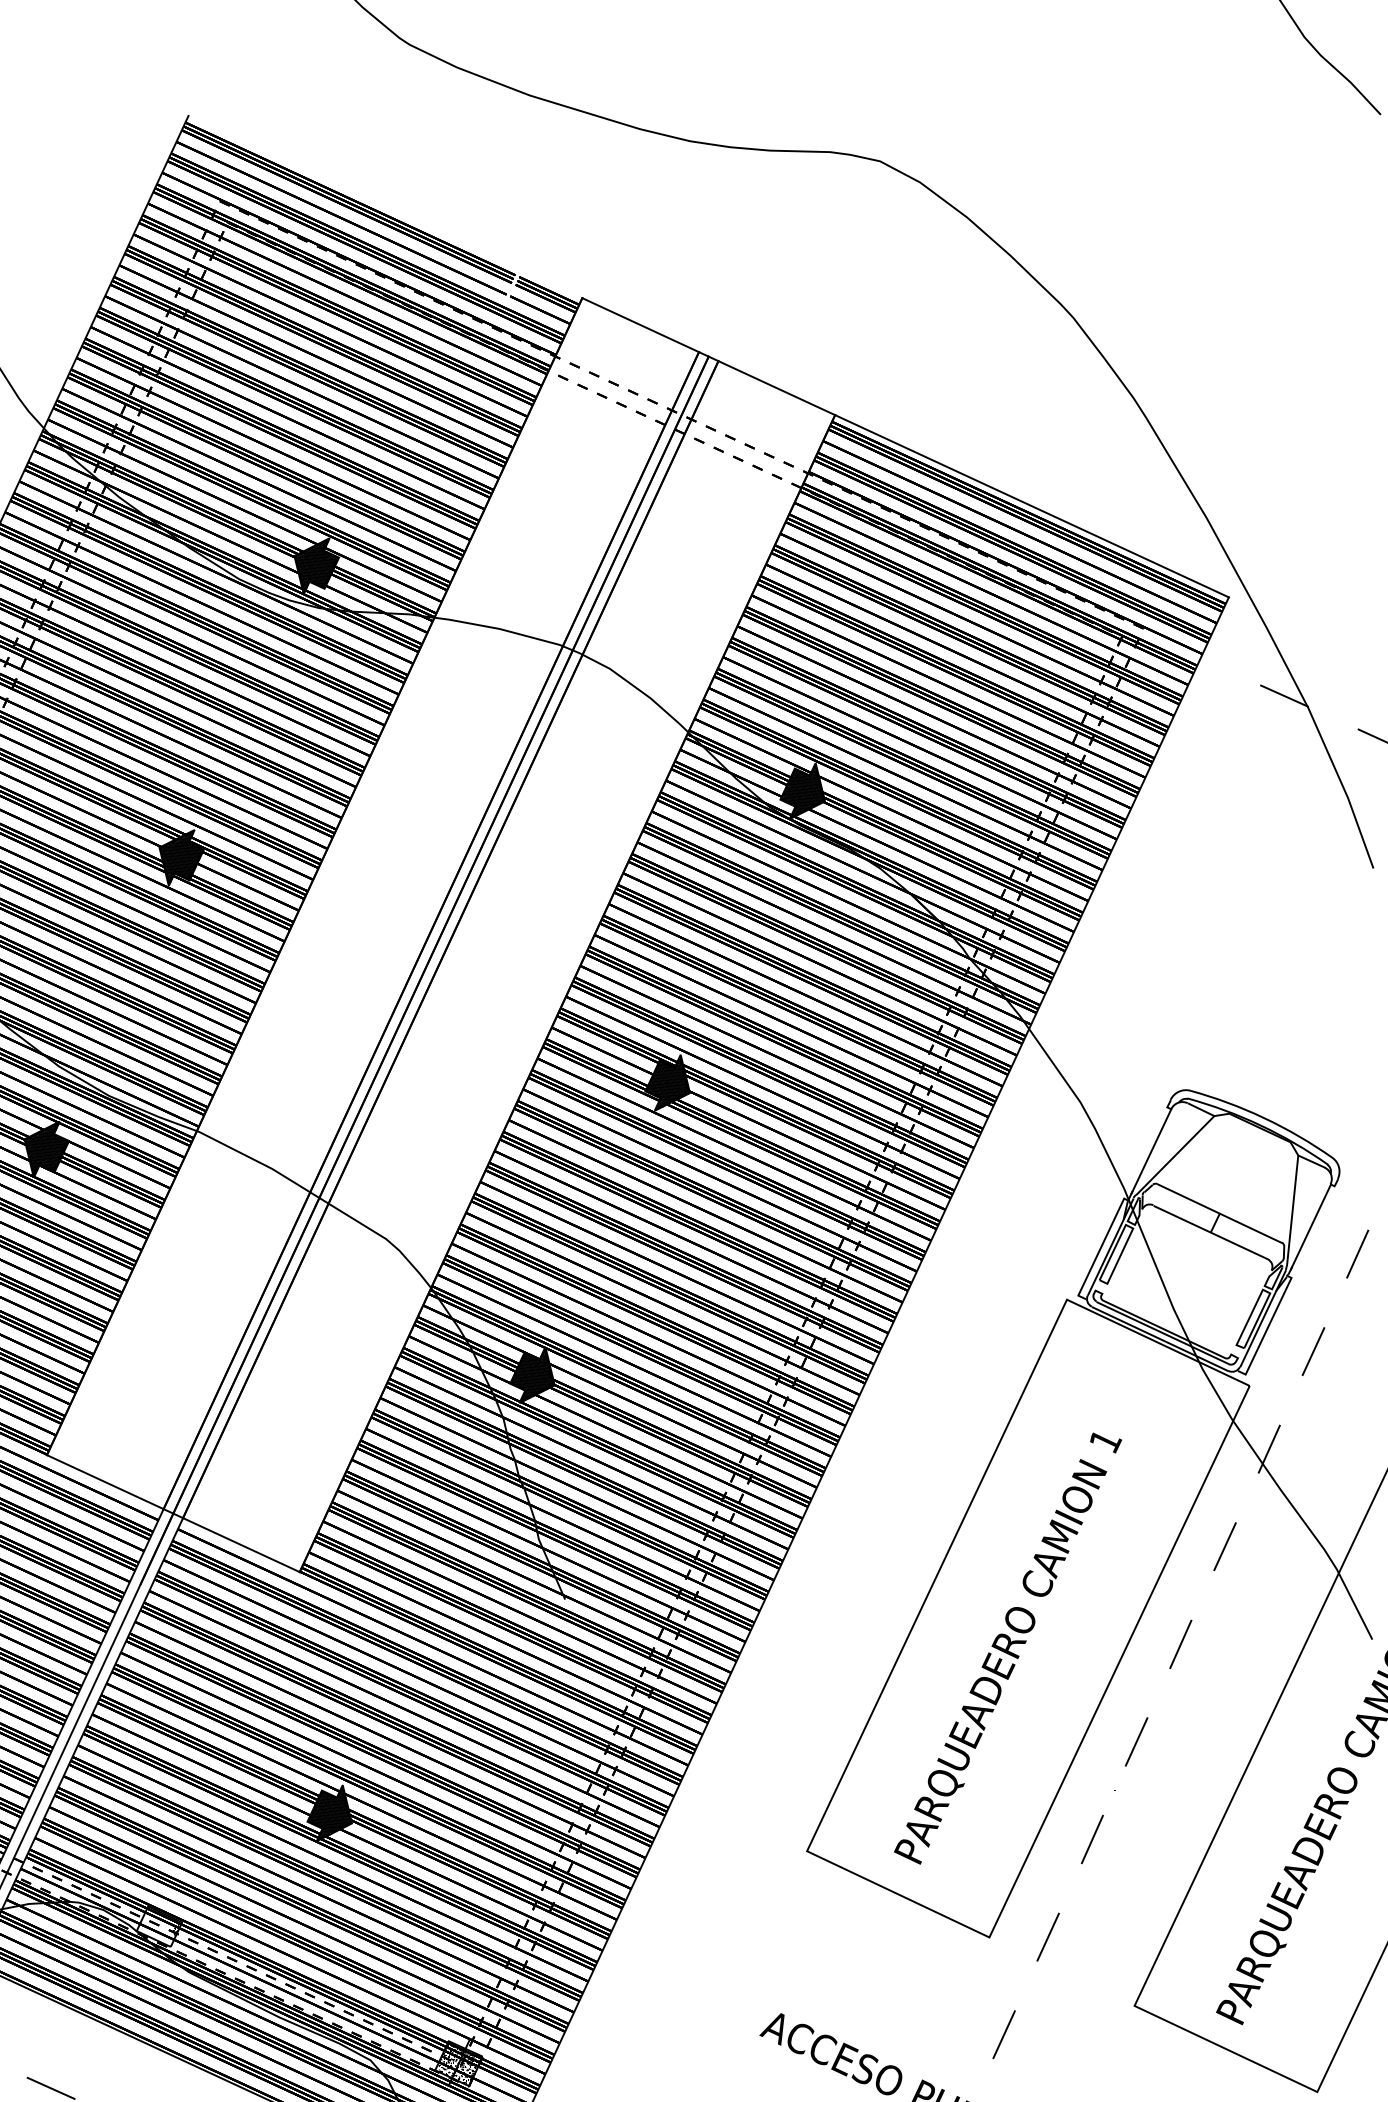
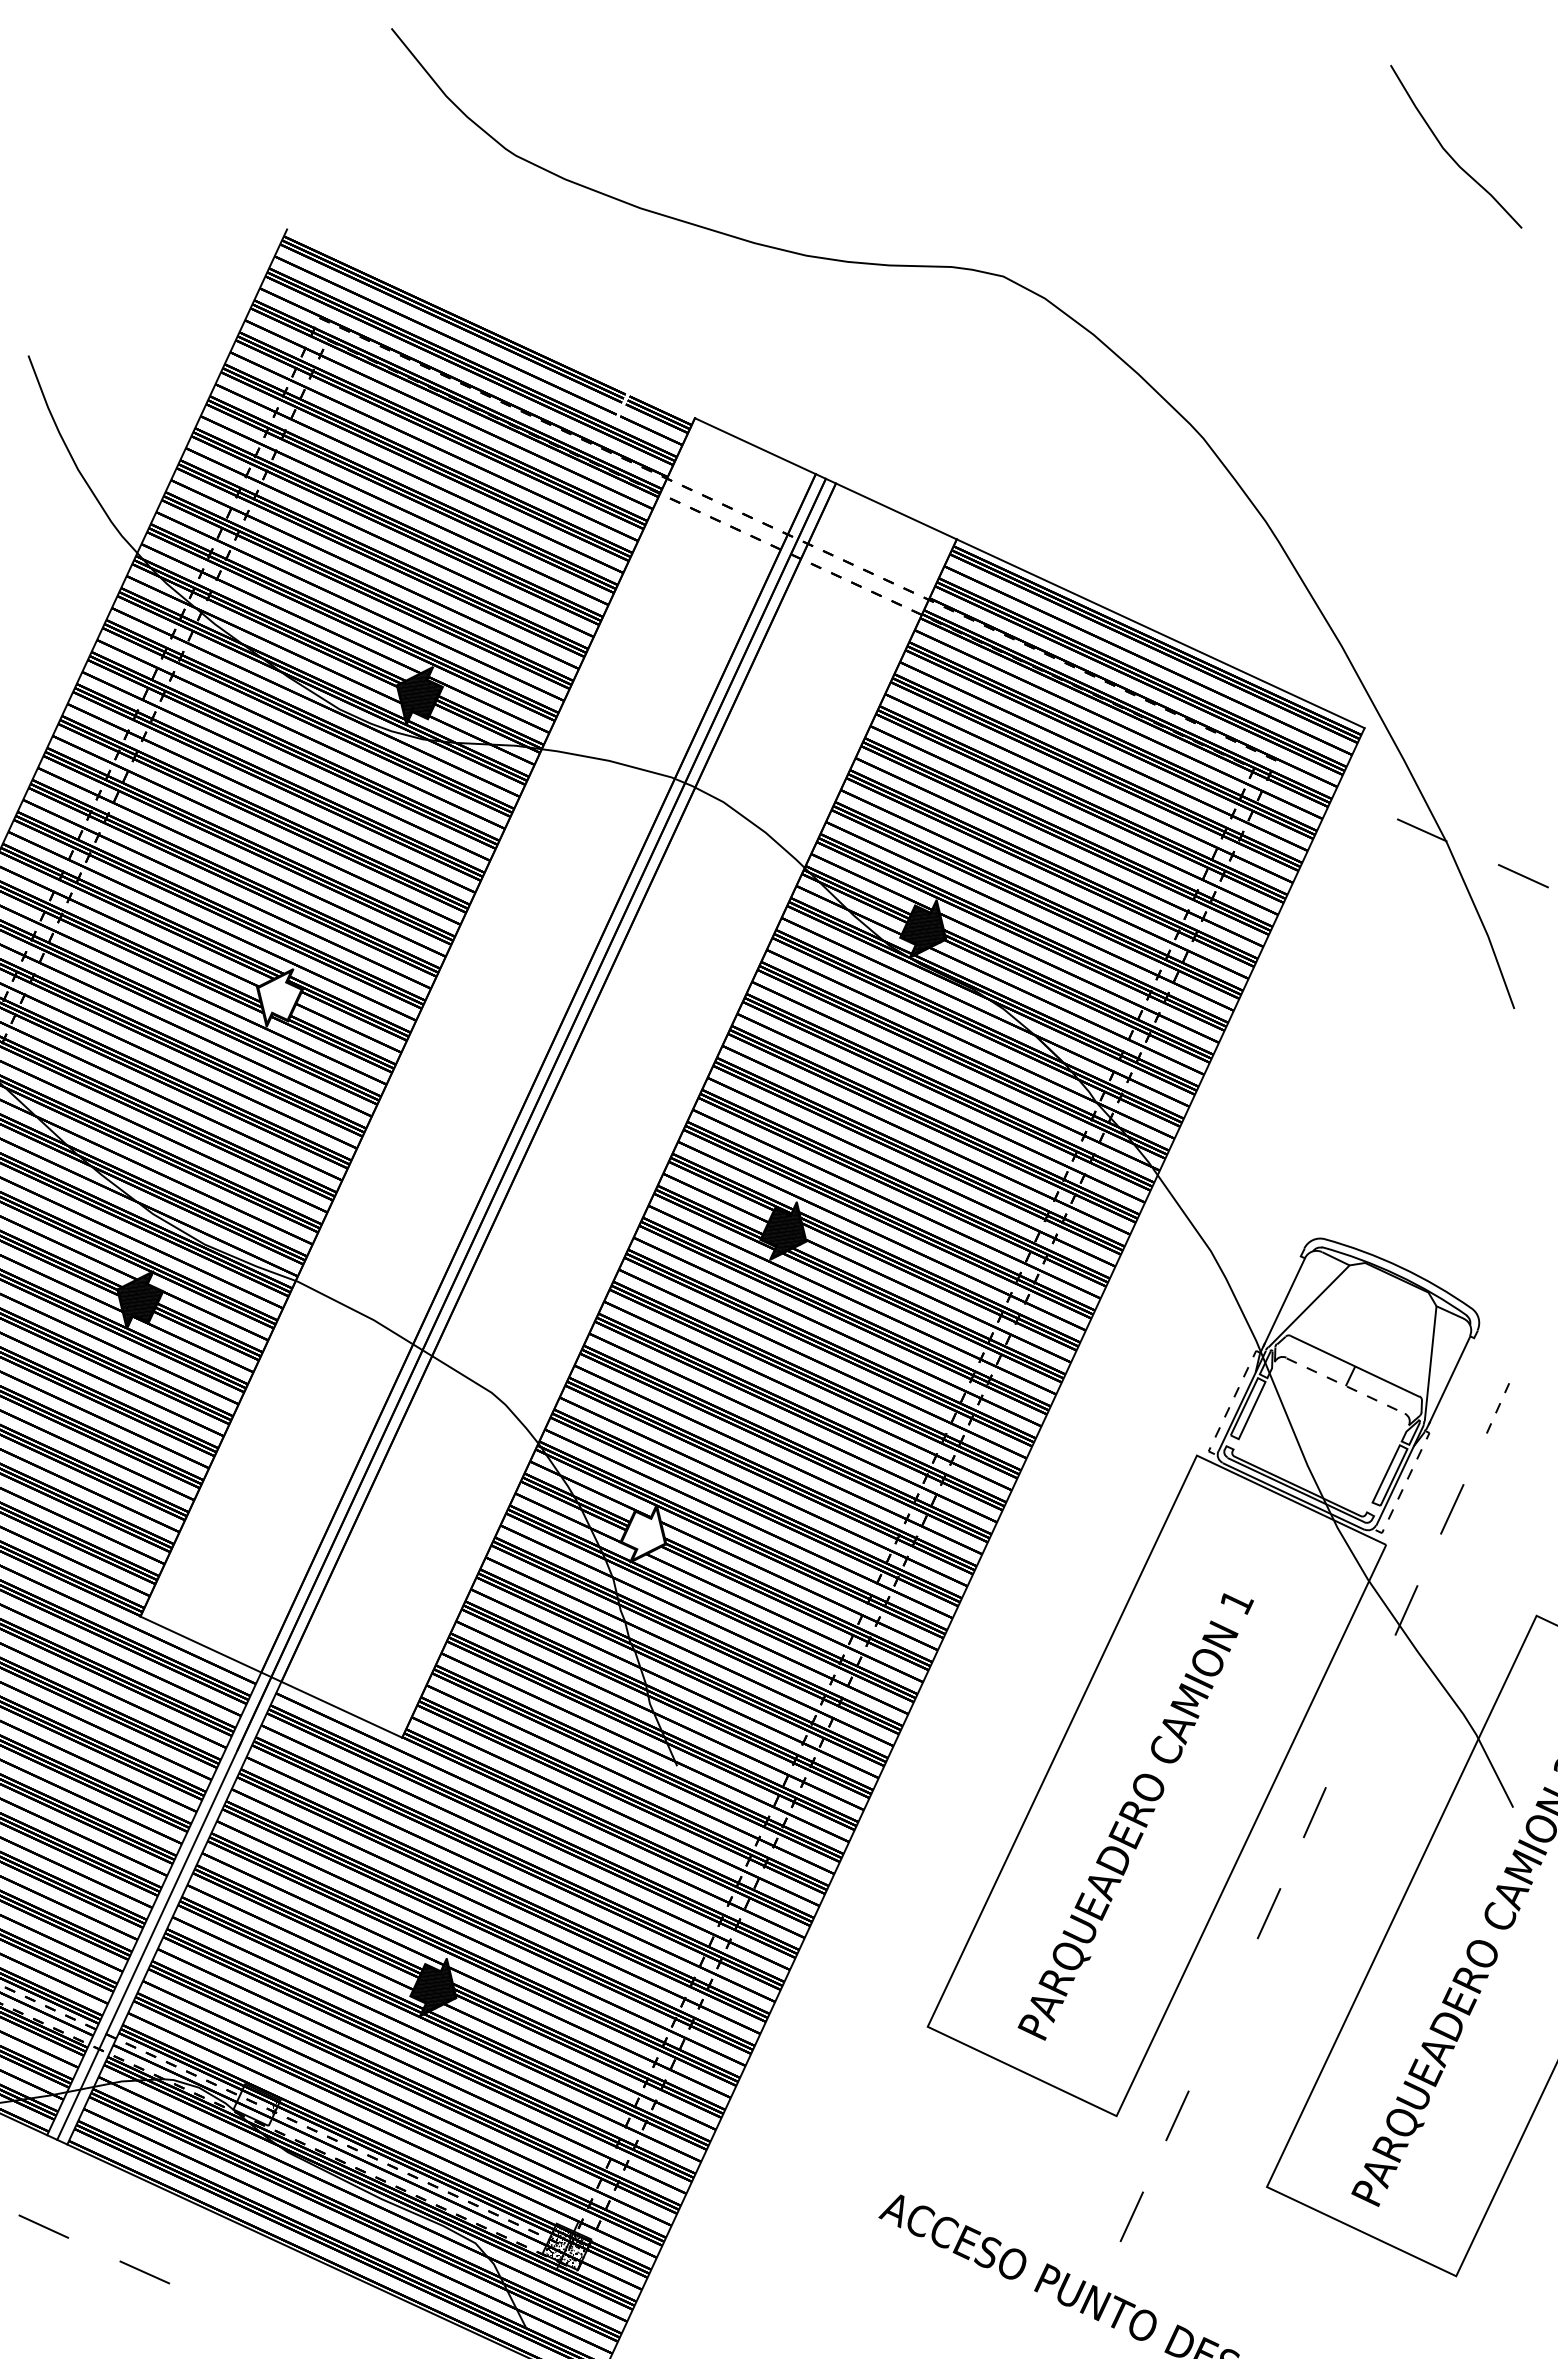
hatch: (181, 857) -> (279, 997), removed
line: (1211, 1232) -> (1346, 1386), solid -> dashed
line: (1100, 1248) -> (1231, 1402), solid -> dashed
line: (1358, 1254) -> (1498, 1408), solid -> dashed
line: (1267, 1328) -> (1404, 1485), solid -> dashed
hatch: (531, 1375) -> (642, 1534), removed
line: (1224, 1546) -> (1360, 1711), removed
line: (1092, 1839) -> (1223, 2014), removed

